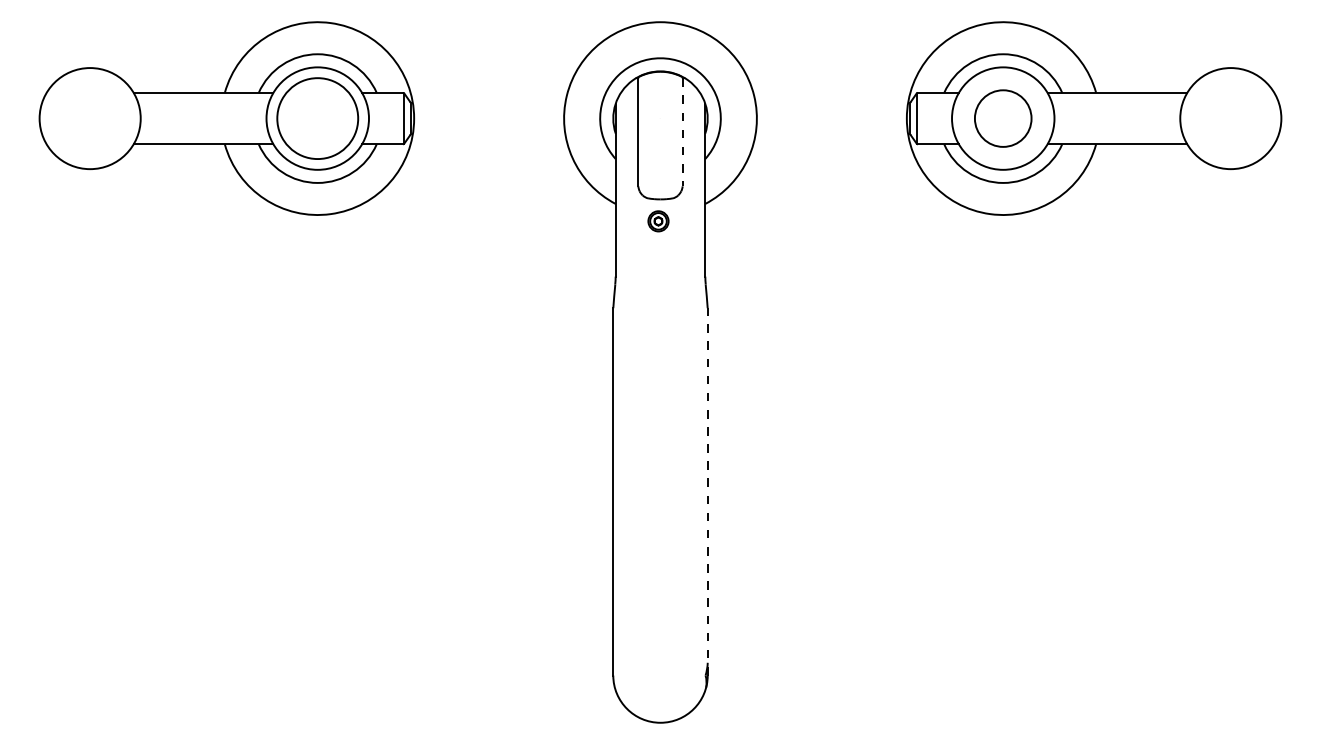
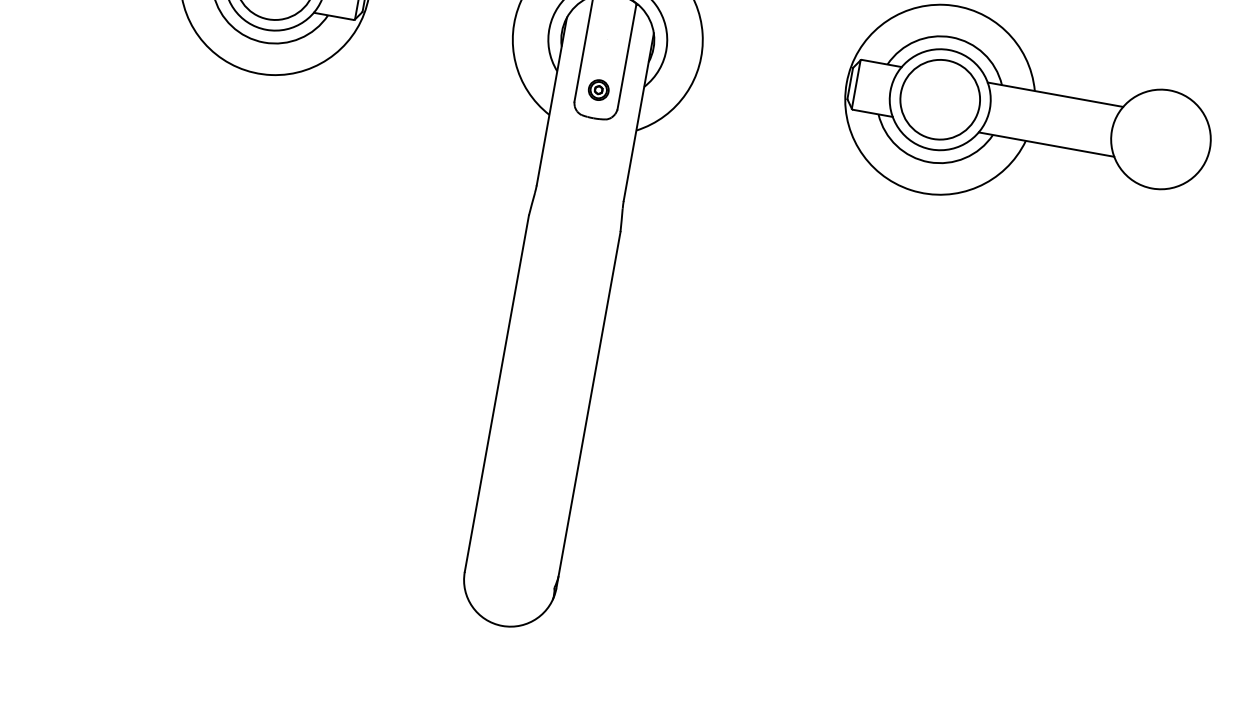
circle: (1002, 118) -> (939, 99), size x1.43
line: (682, 132) -> (626, 57), dashed -> solid
part: (658, 221) -> (598, 90), moved
line: (707, 491) -> (588, 409), dashed -> solid

